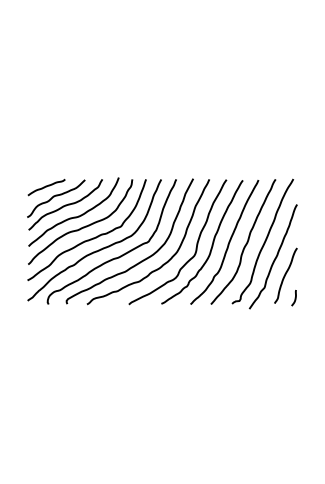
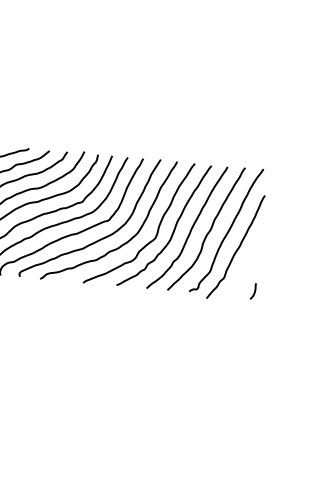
curve: (285, 275) -> (246, 267), removed

